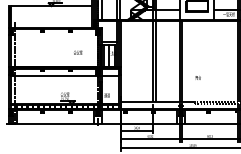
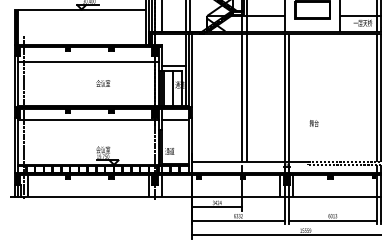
line: (55, 39) -> (88, 62), added
text: (78, 52) -> (103, 83), moved

